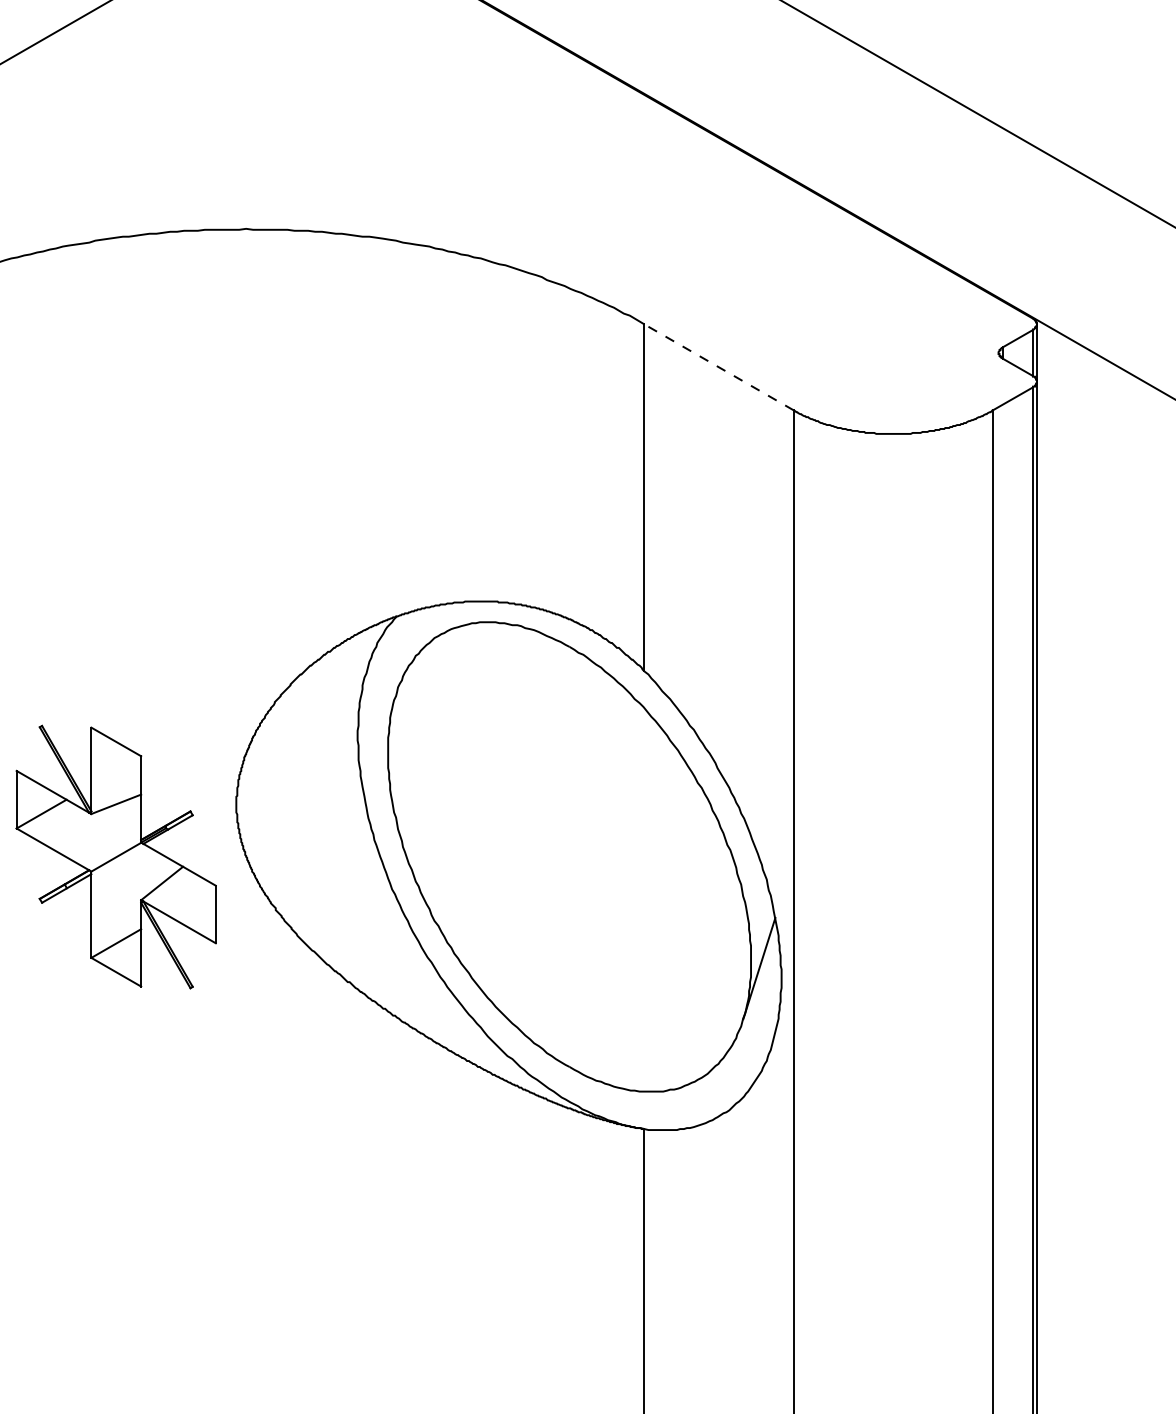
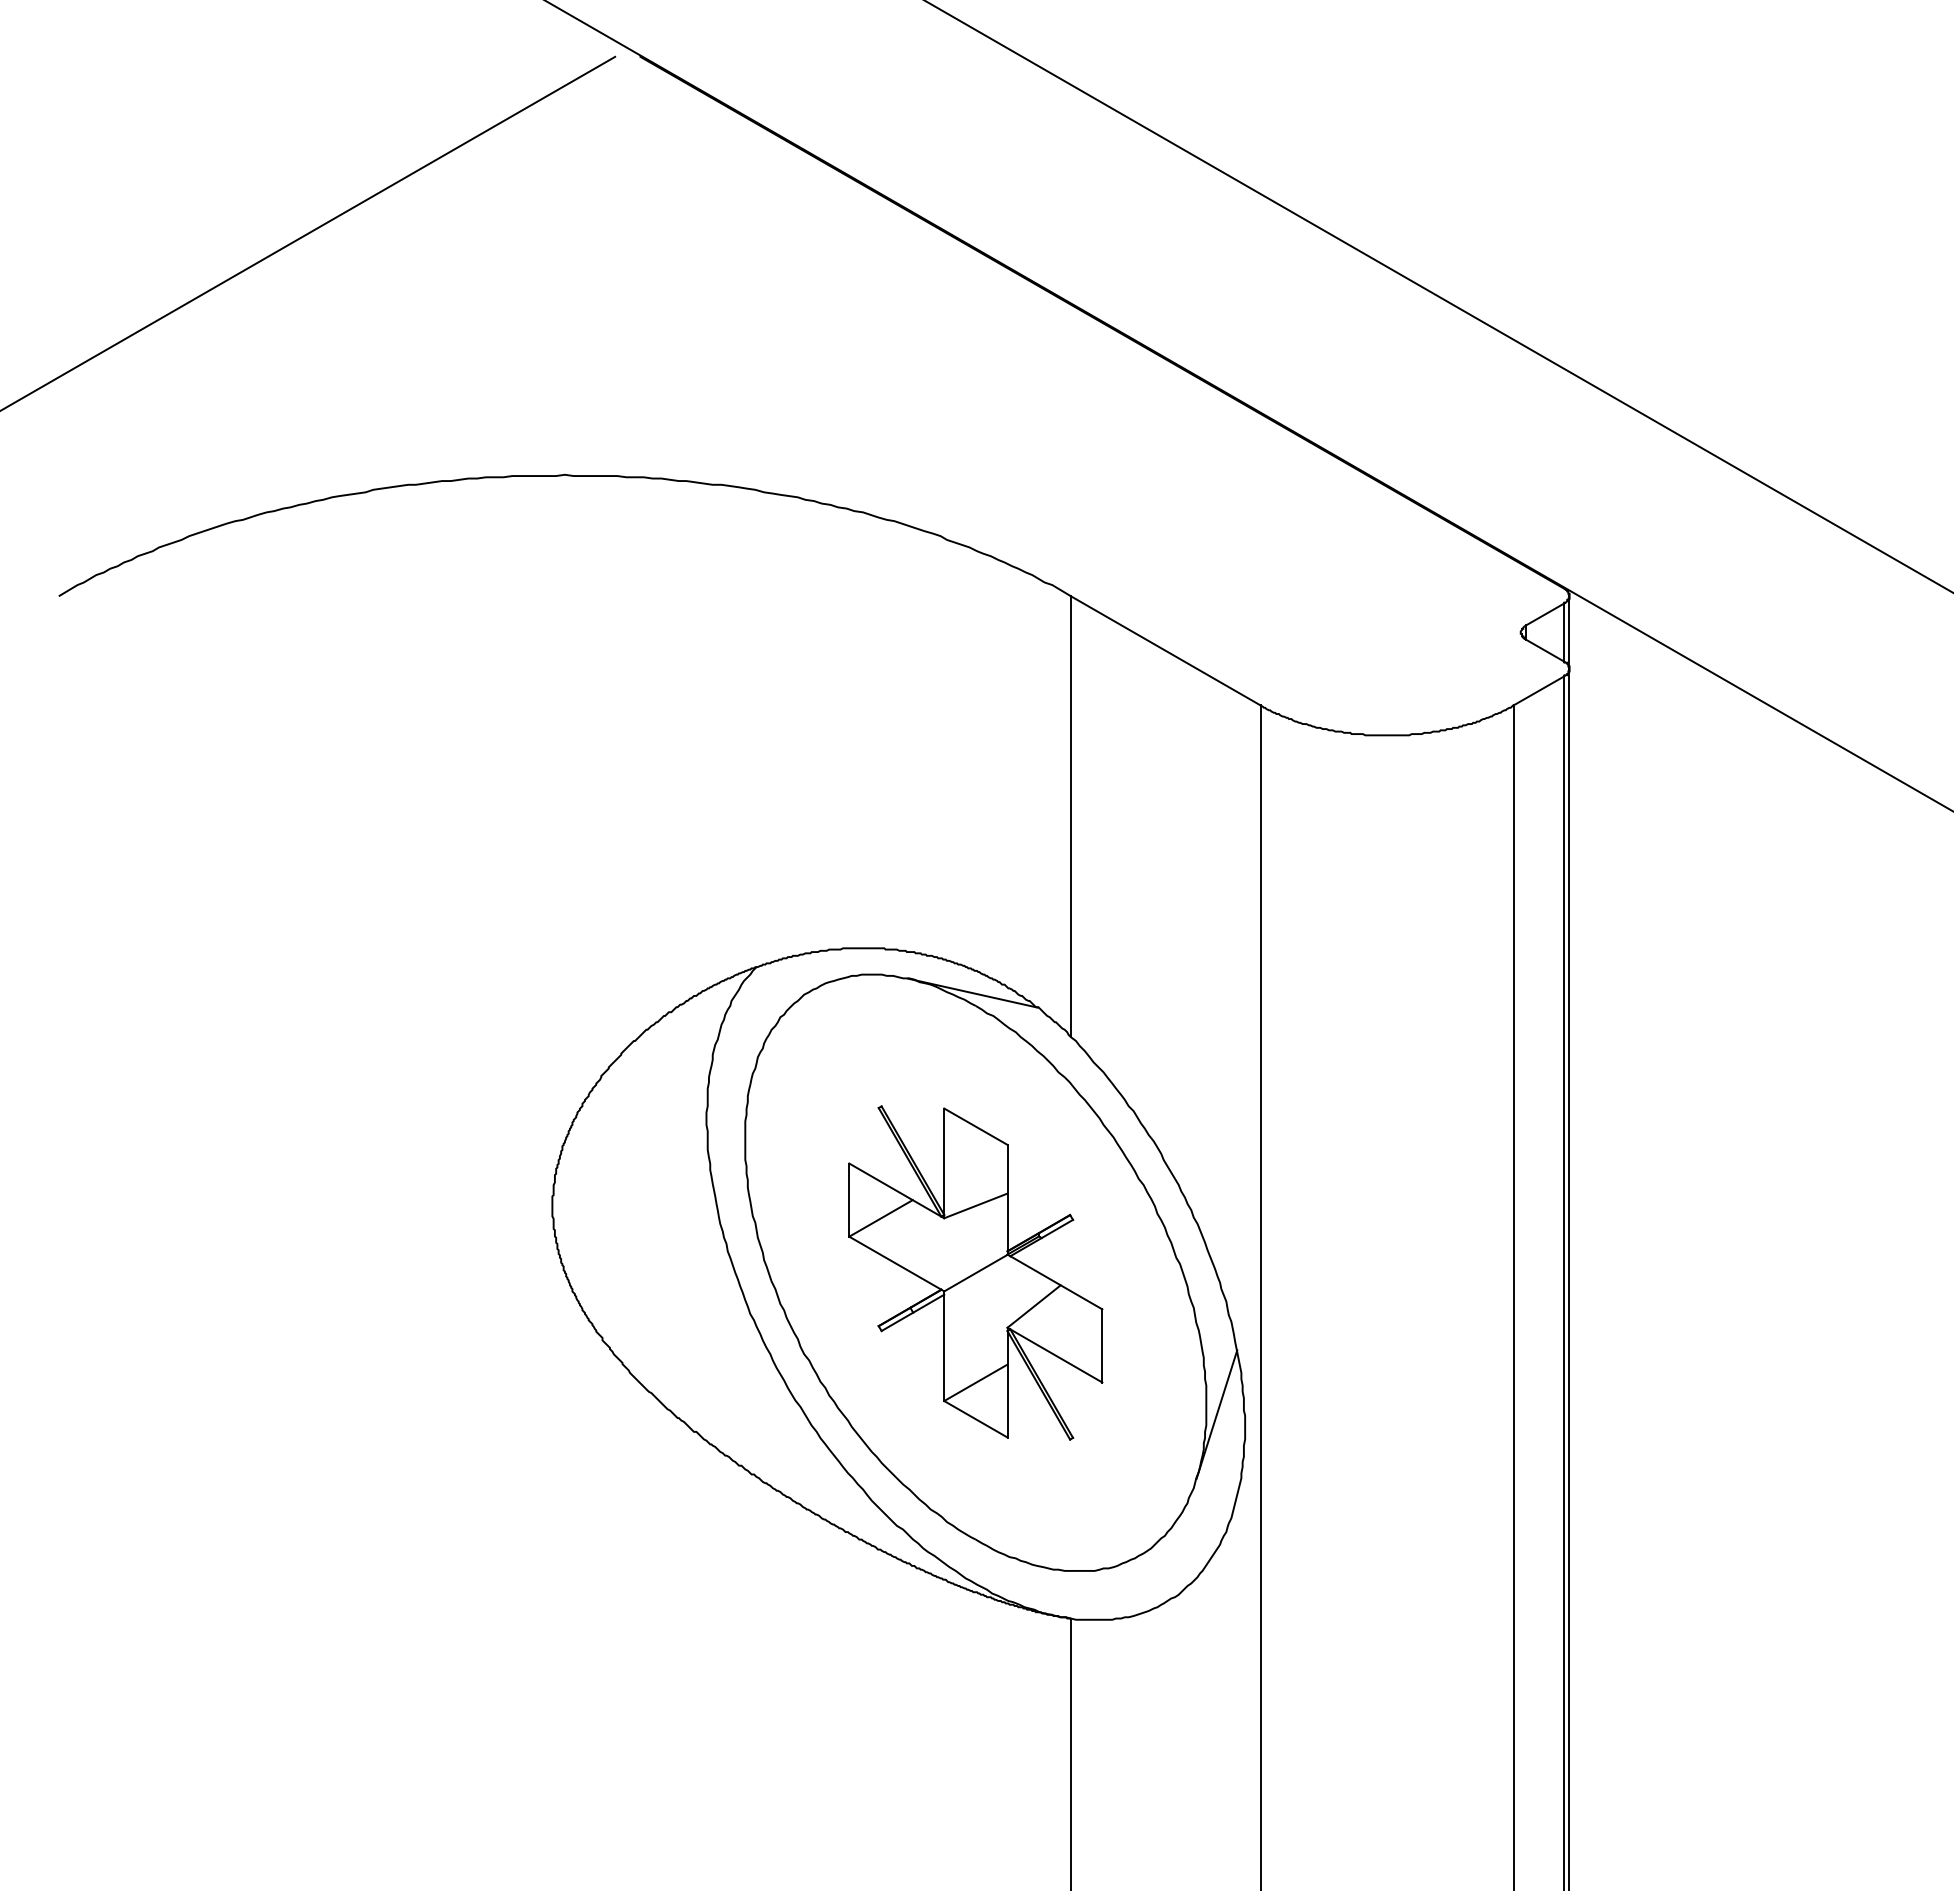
line: (718, 367) -> (1165, 650), dashed -> solid
line: (567, 636) -> (972, 992), added
part: (115, 856) -> (975, 1272), moved

